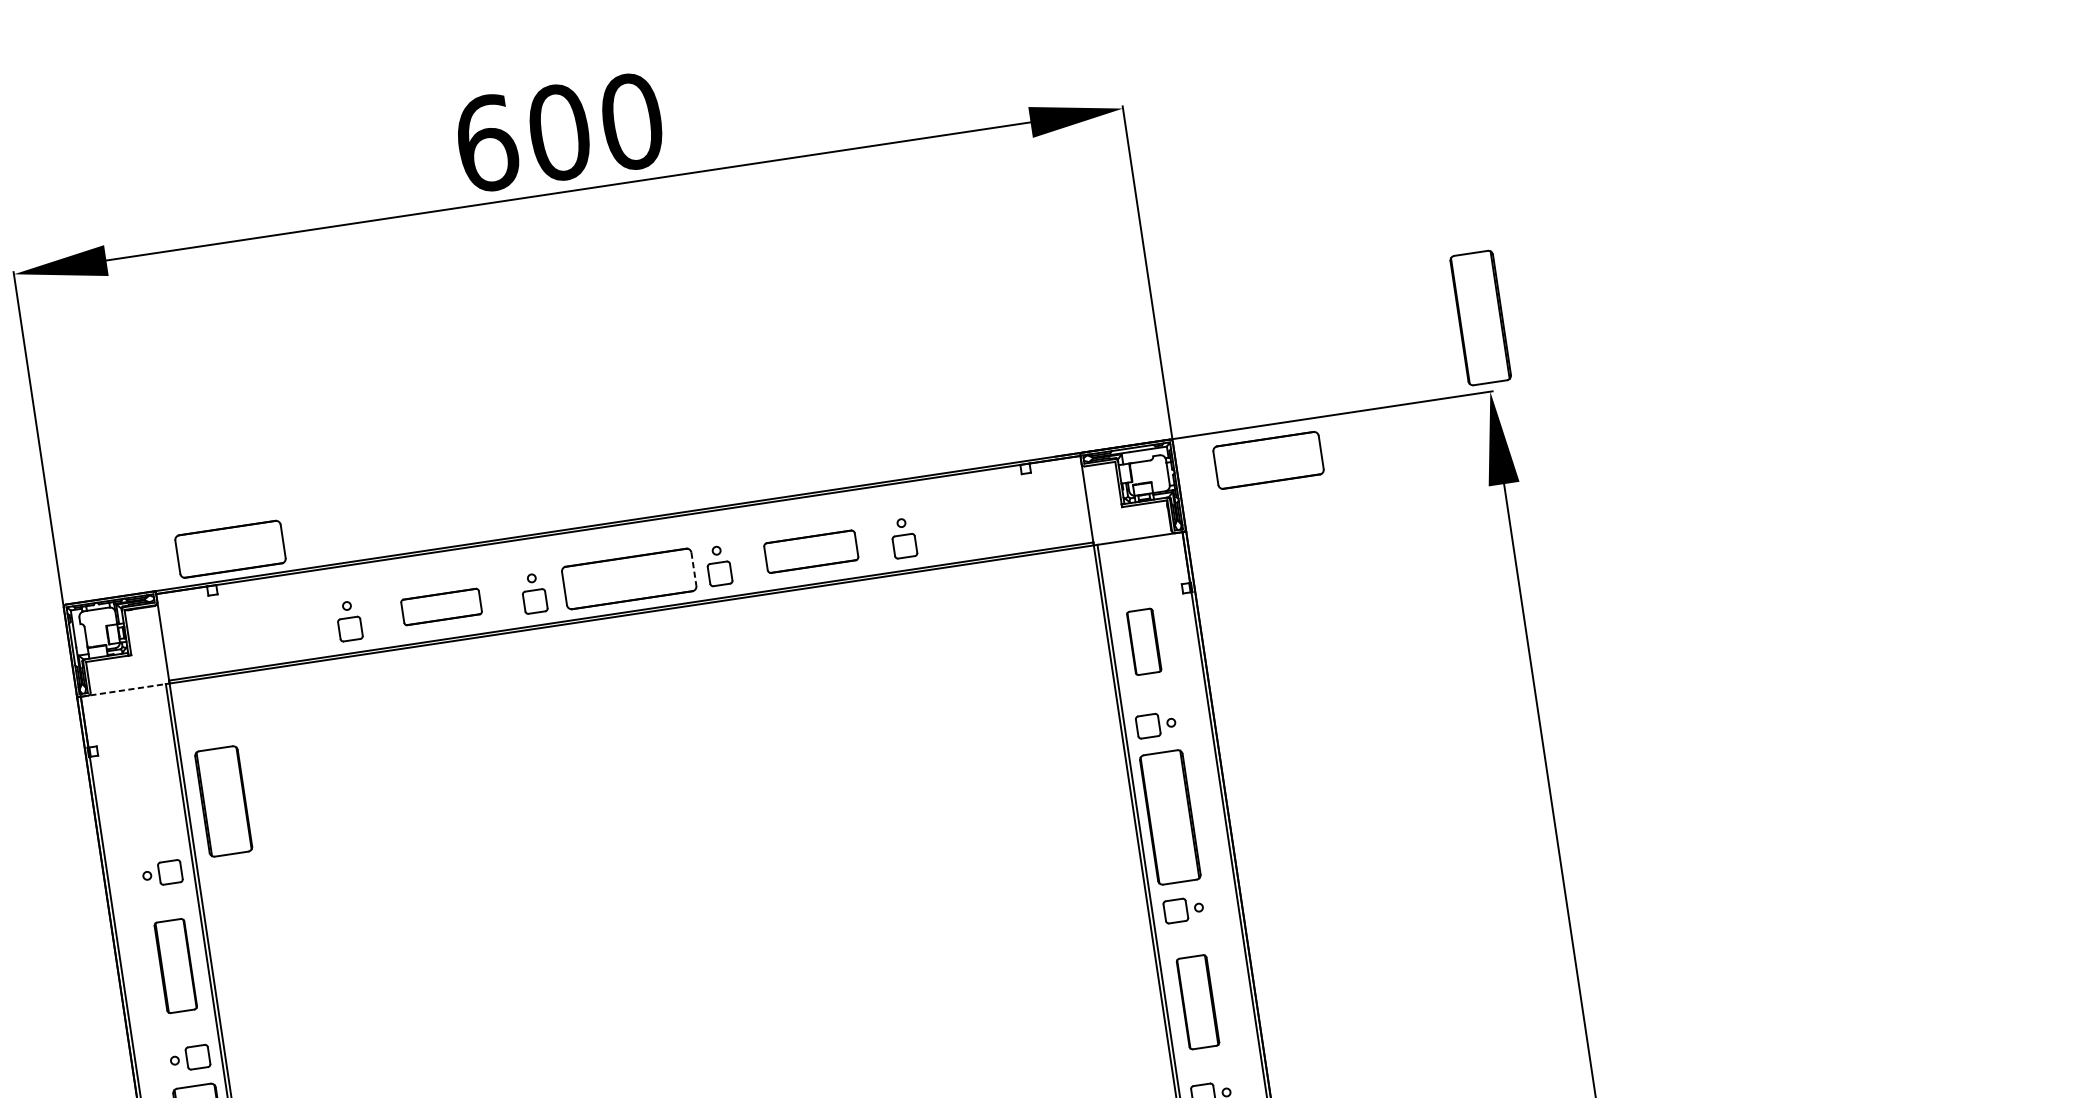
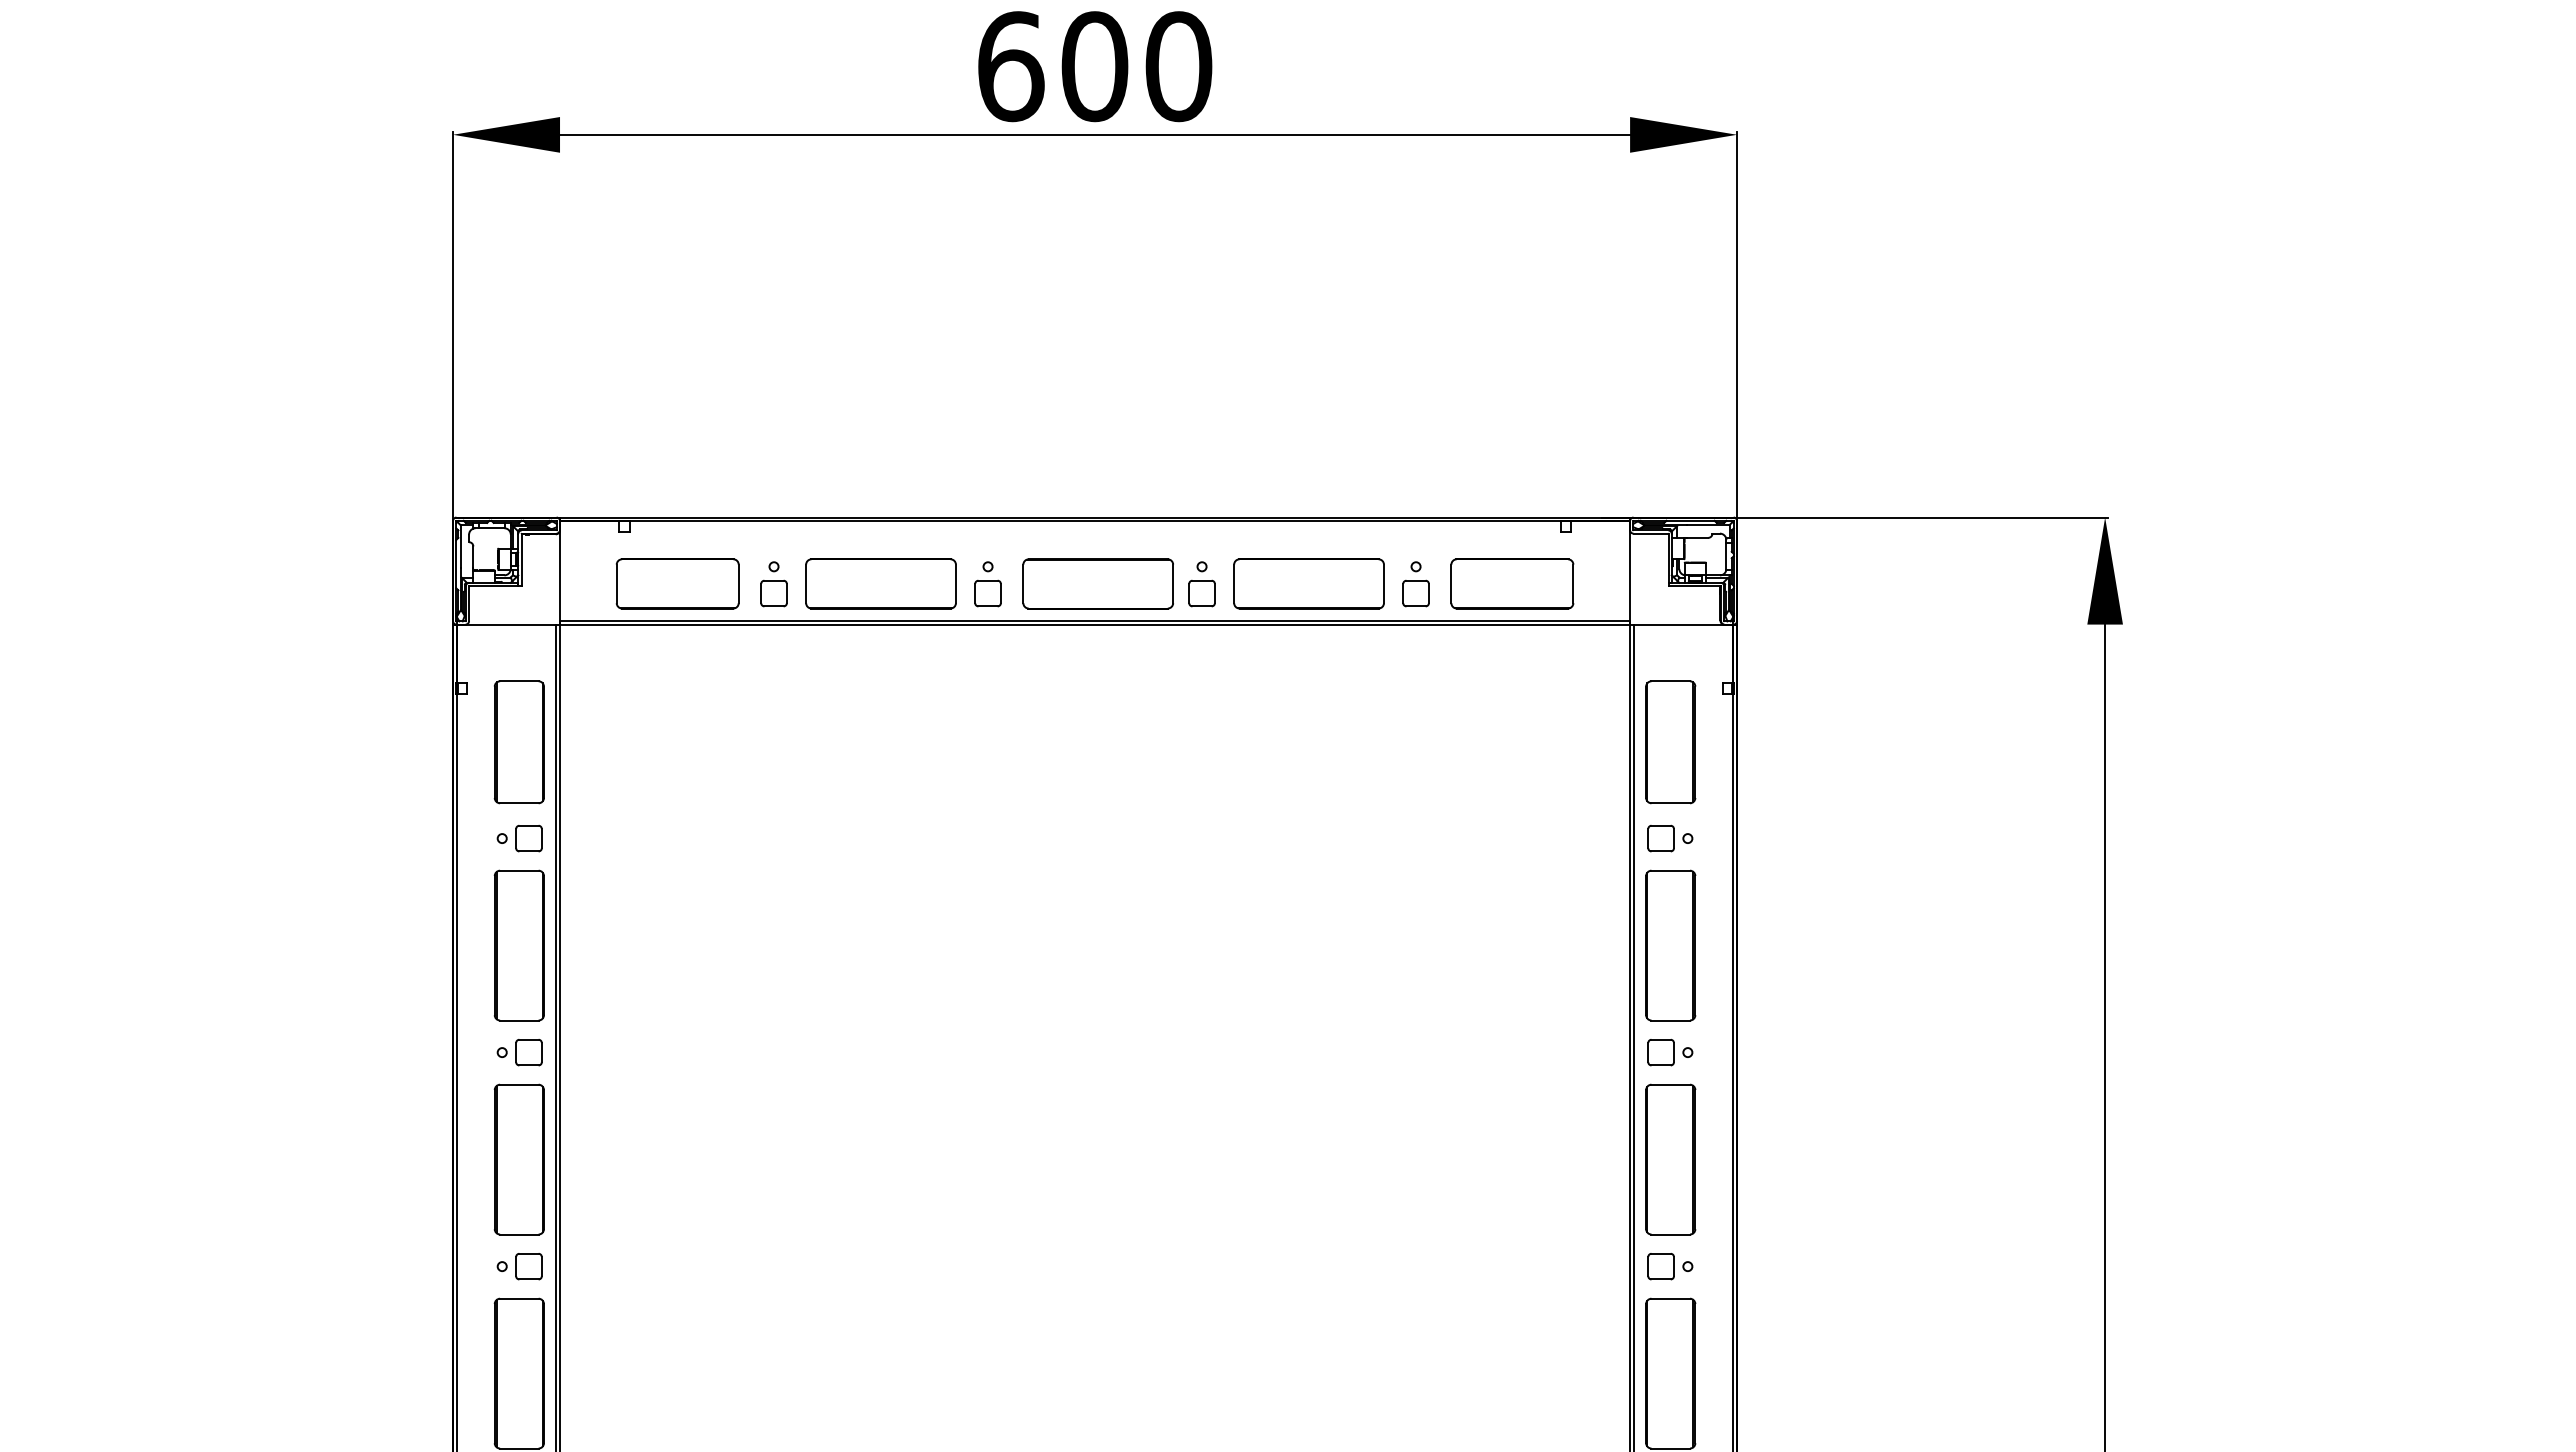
part: (1480, 318) -> (2106, 432), removed
part: (1268, 460) -> (1512, 583), moved
part: (230, 549) -> (677, 583), moved
part: (810, 551) -> (1308, 583), size x1.43
line: (694, 569) -> (1173, 584), dashed -> solid
part: (441, 606) -> (880, 583), size x1.67
part: (1143, 642) -> (1670, 742), size x1.67
line: (124, 690) -> (507, 624), dashed -> solid
part: (222, 801) -> (518, 742), moved
part: (175, 966) -> (518, 945), size x1.43
part: (1197, 1002) -> (1670, 1159), size x1.43

